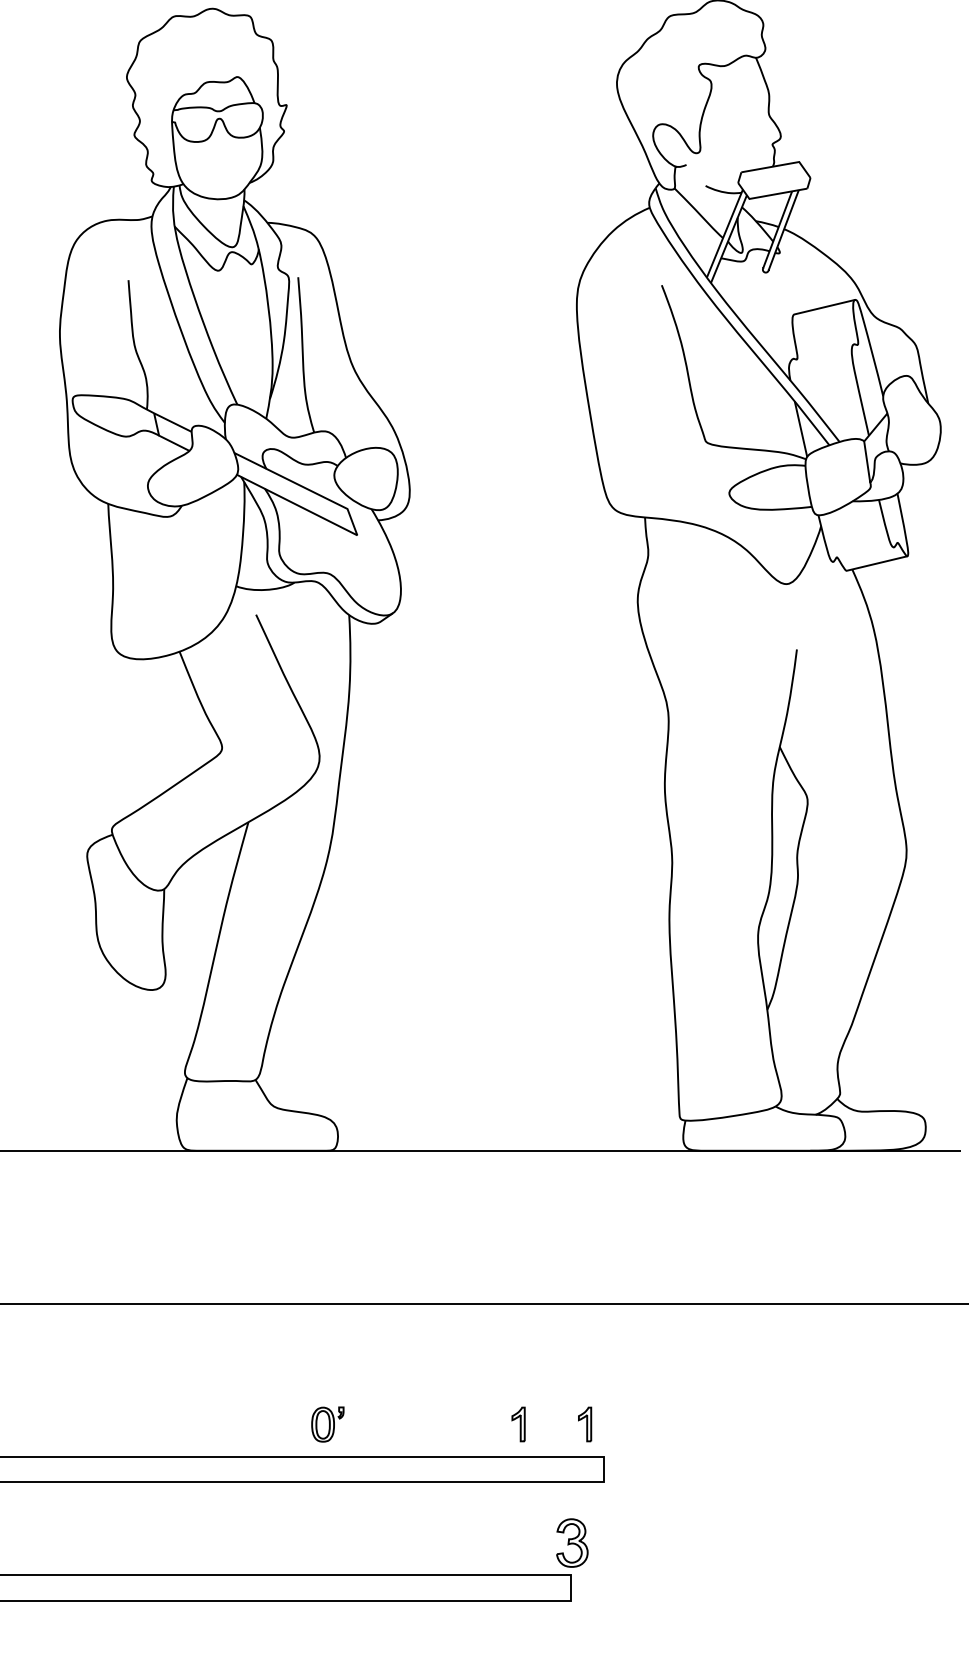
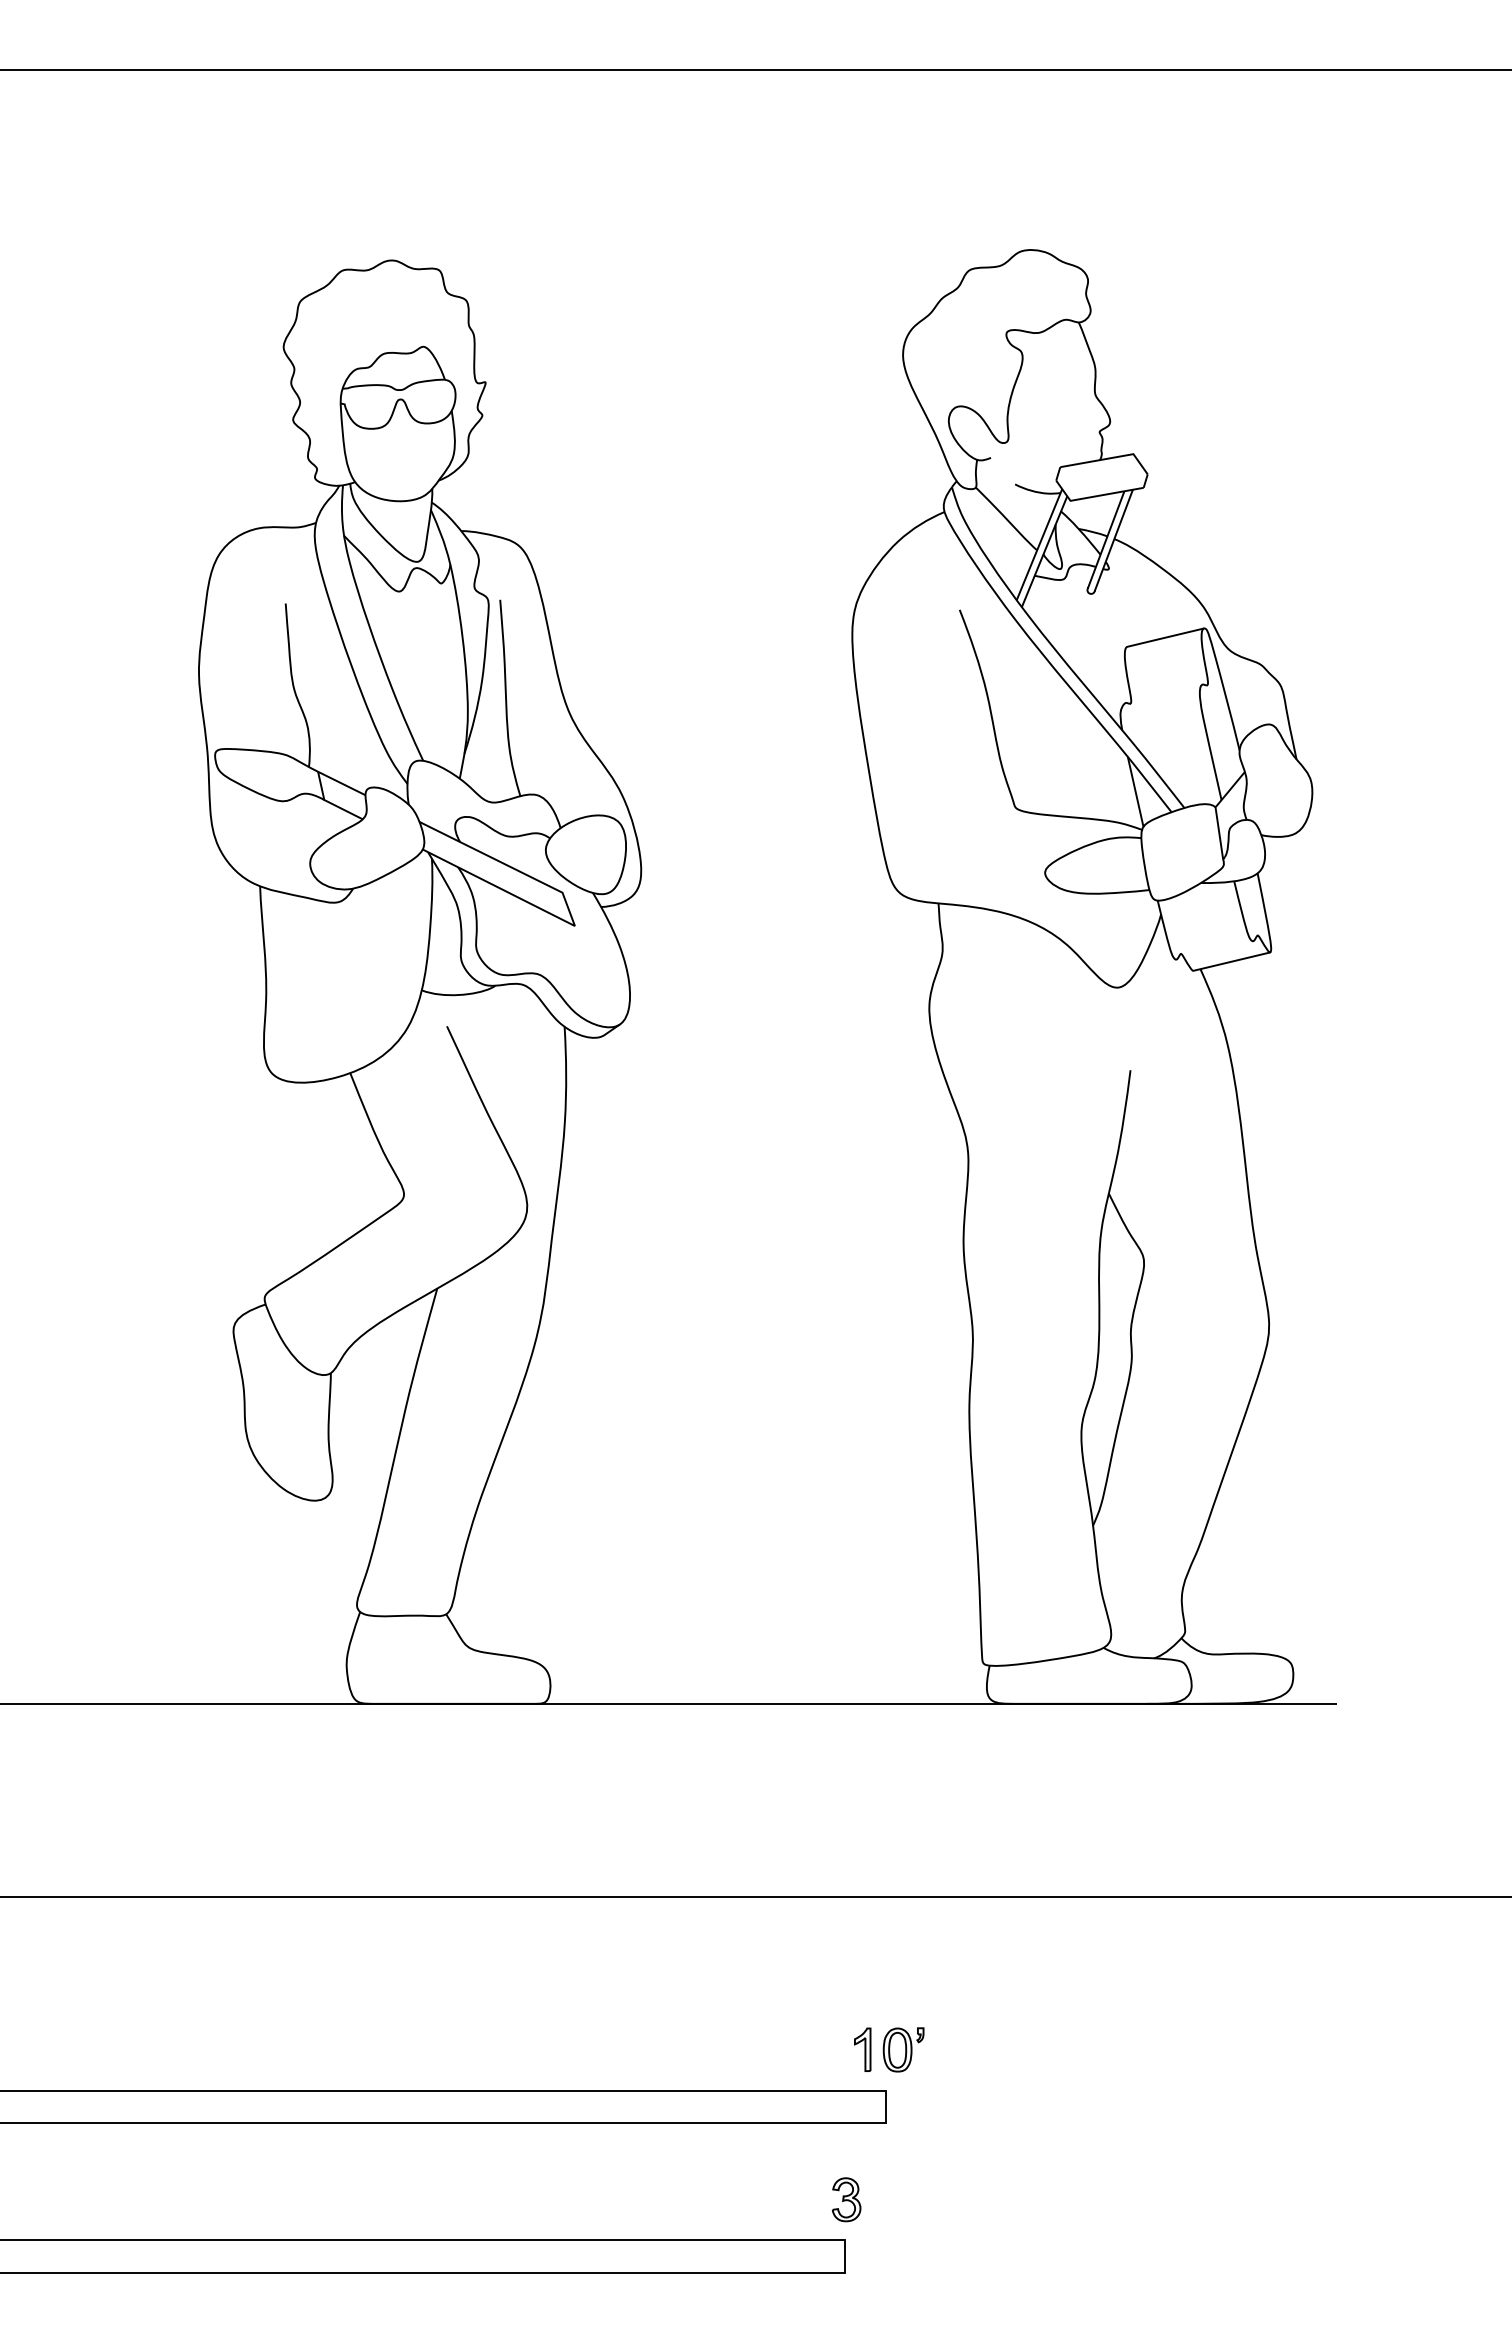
part: (327, 1424) -> (903, 2049), moved
part: (518, 1424) -> (778, 2049), removed
part: (572, 1542) -> (846, 2199), size x0.71

